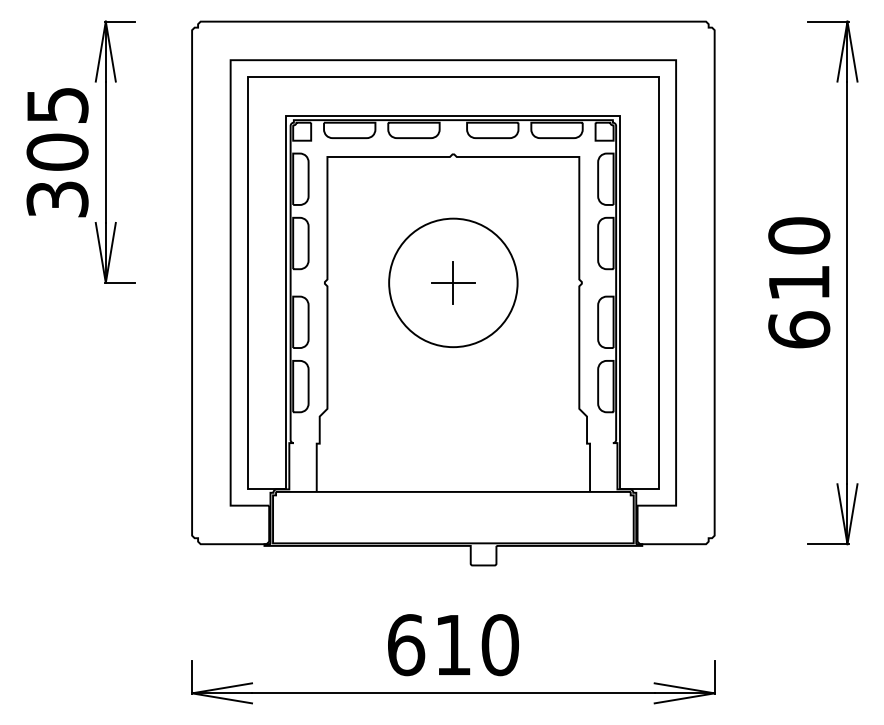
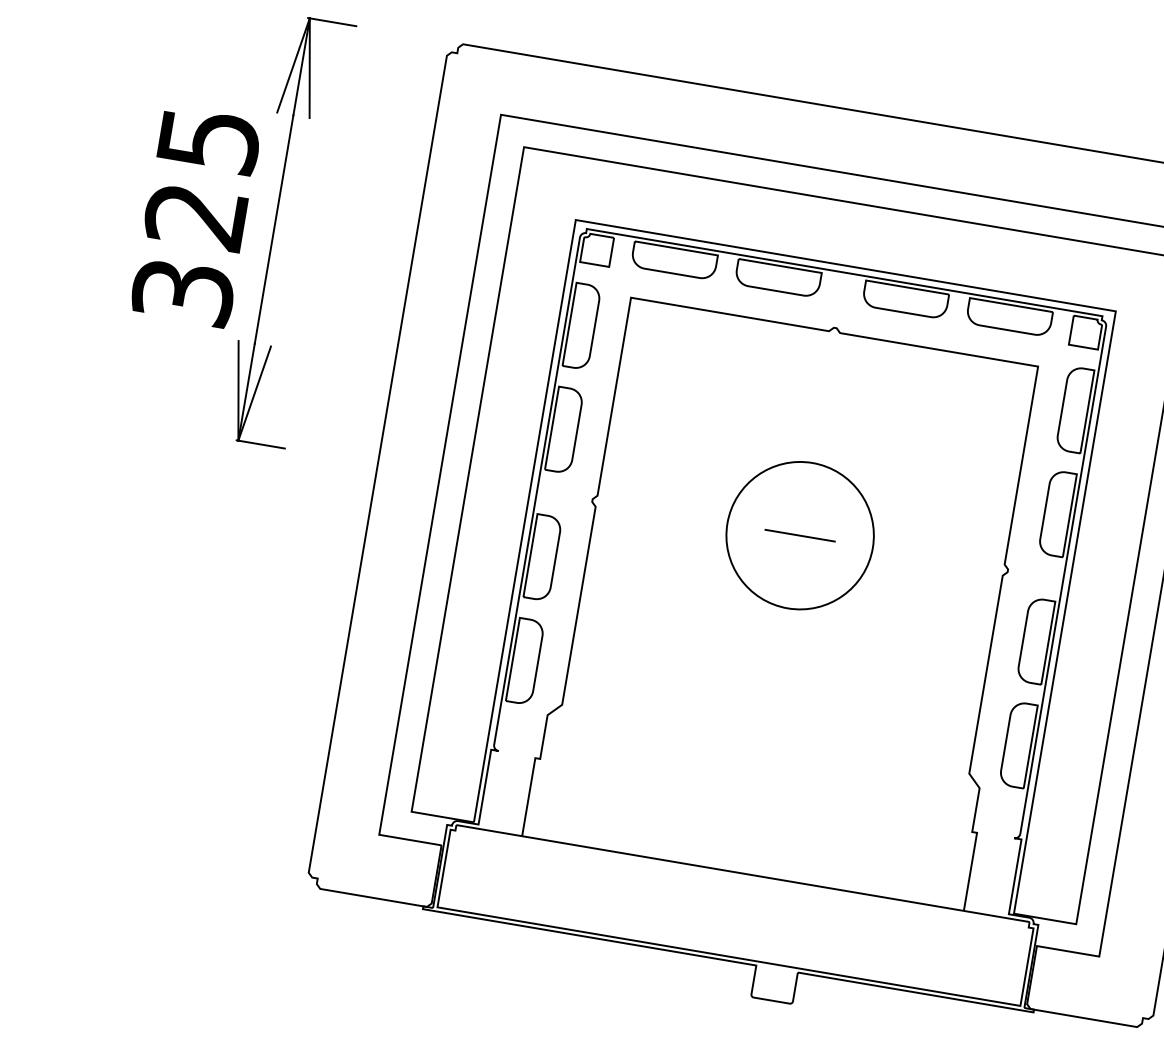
text: (57, 151) -> (196, 215), 305 -> 325
circle: (453, 282) -> (800, 535), size x0.7
line: (453, 282) -> (800, 535), removed

